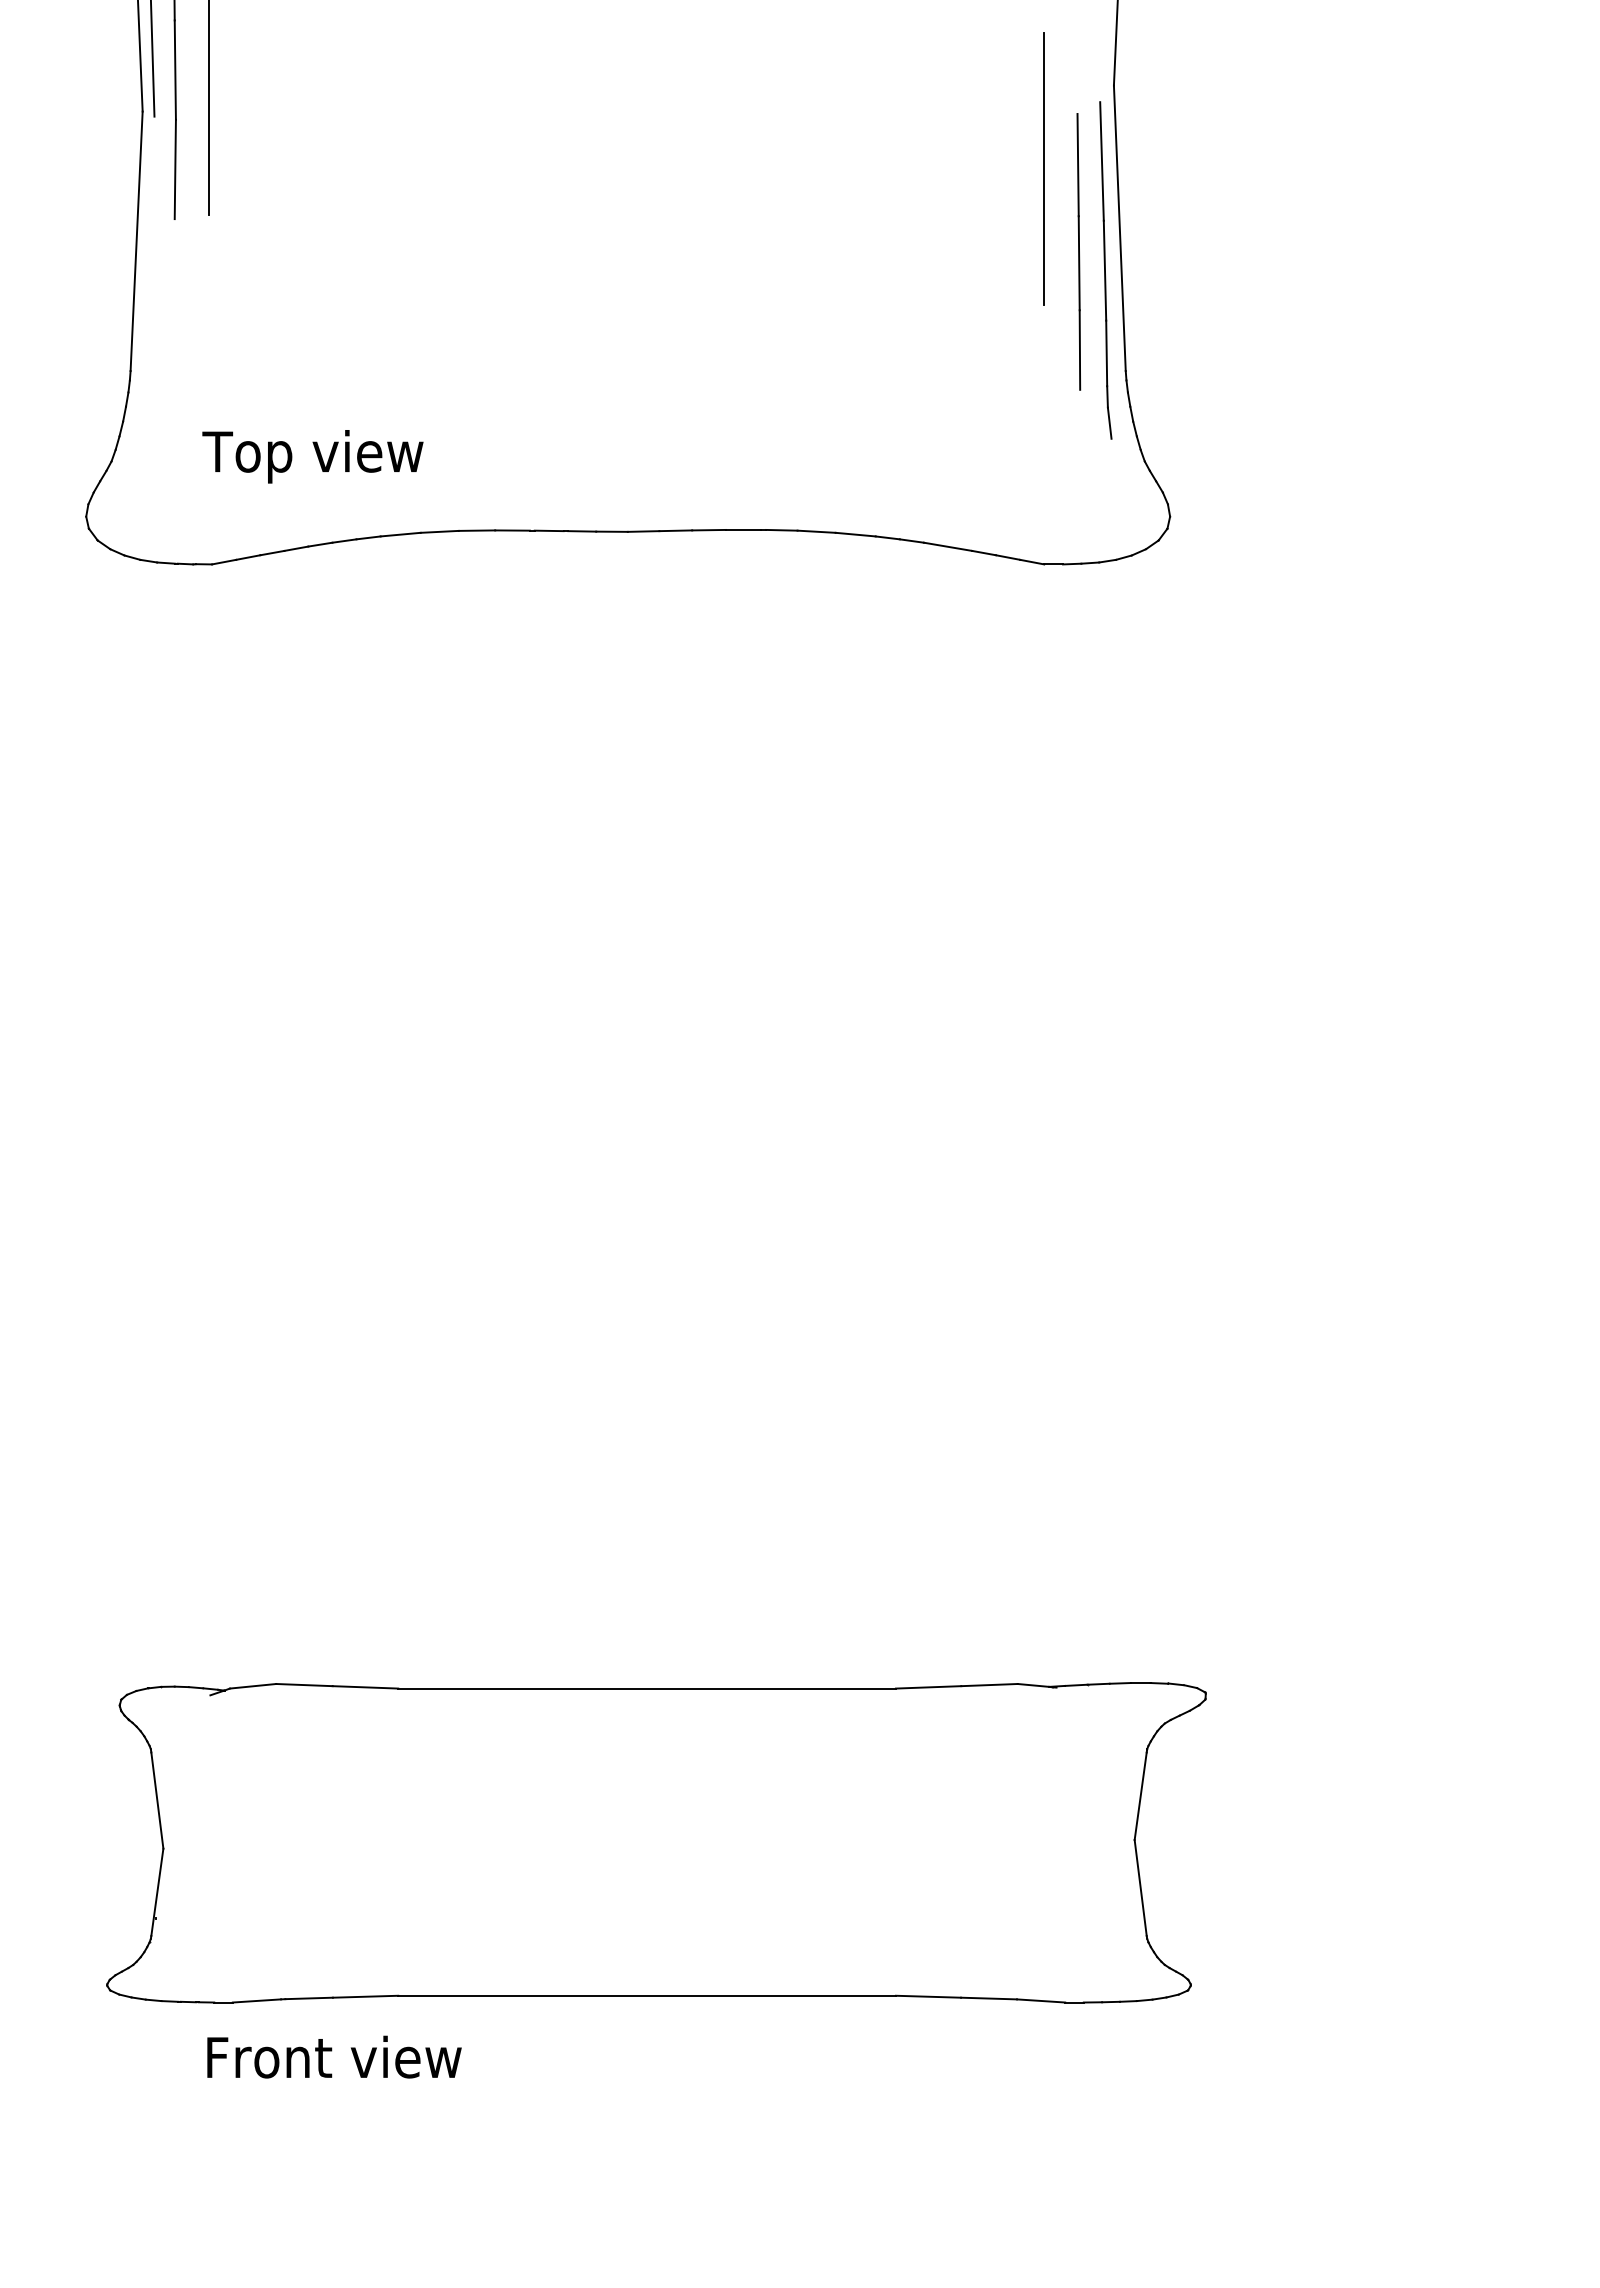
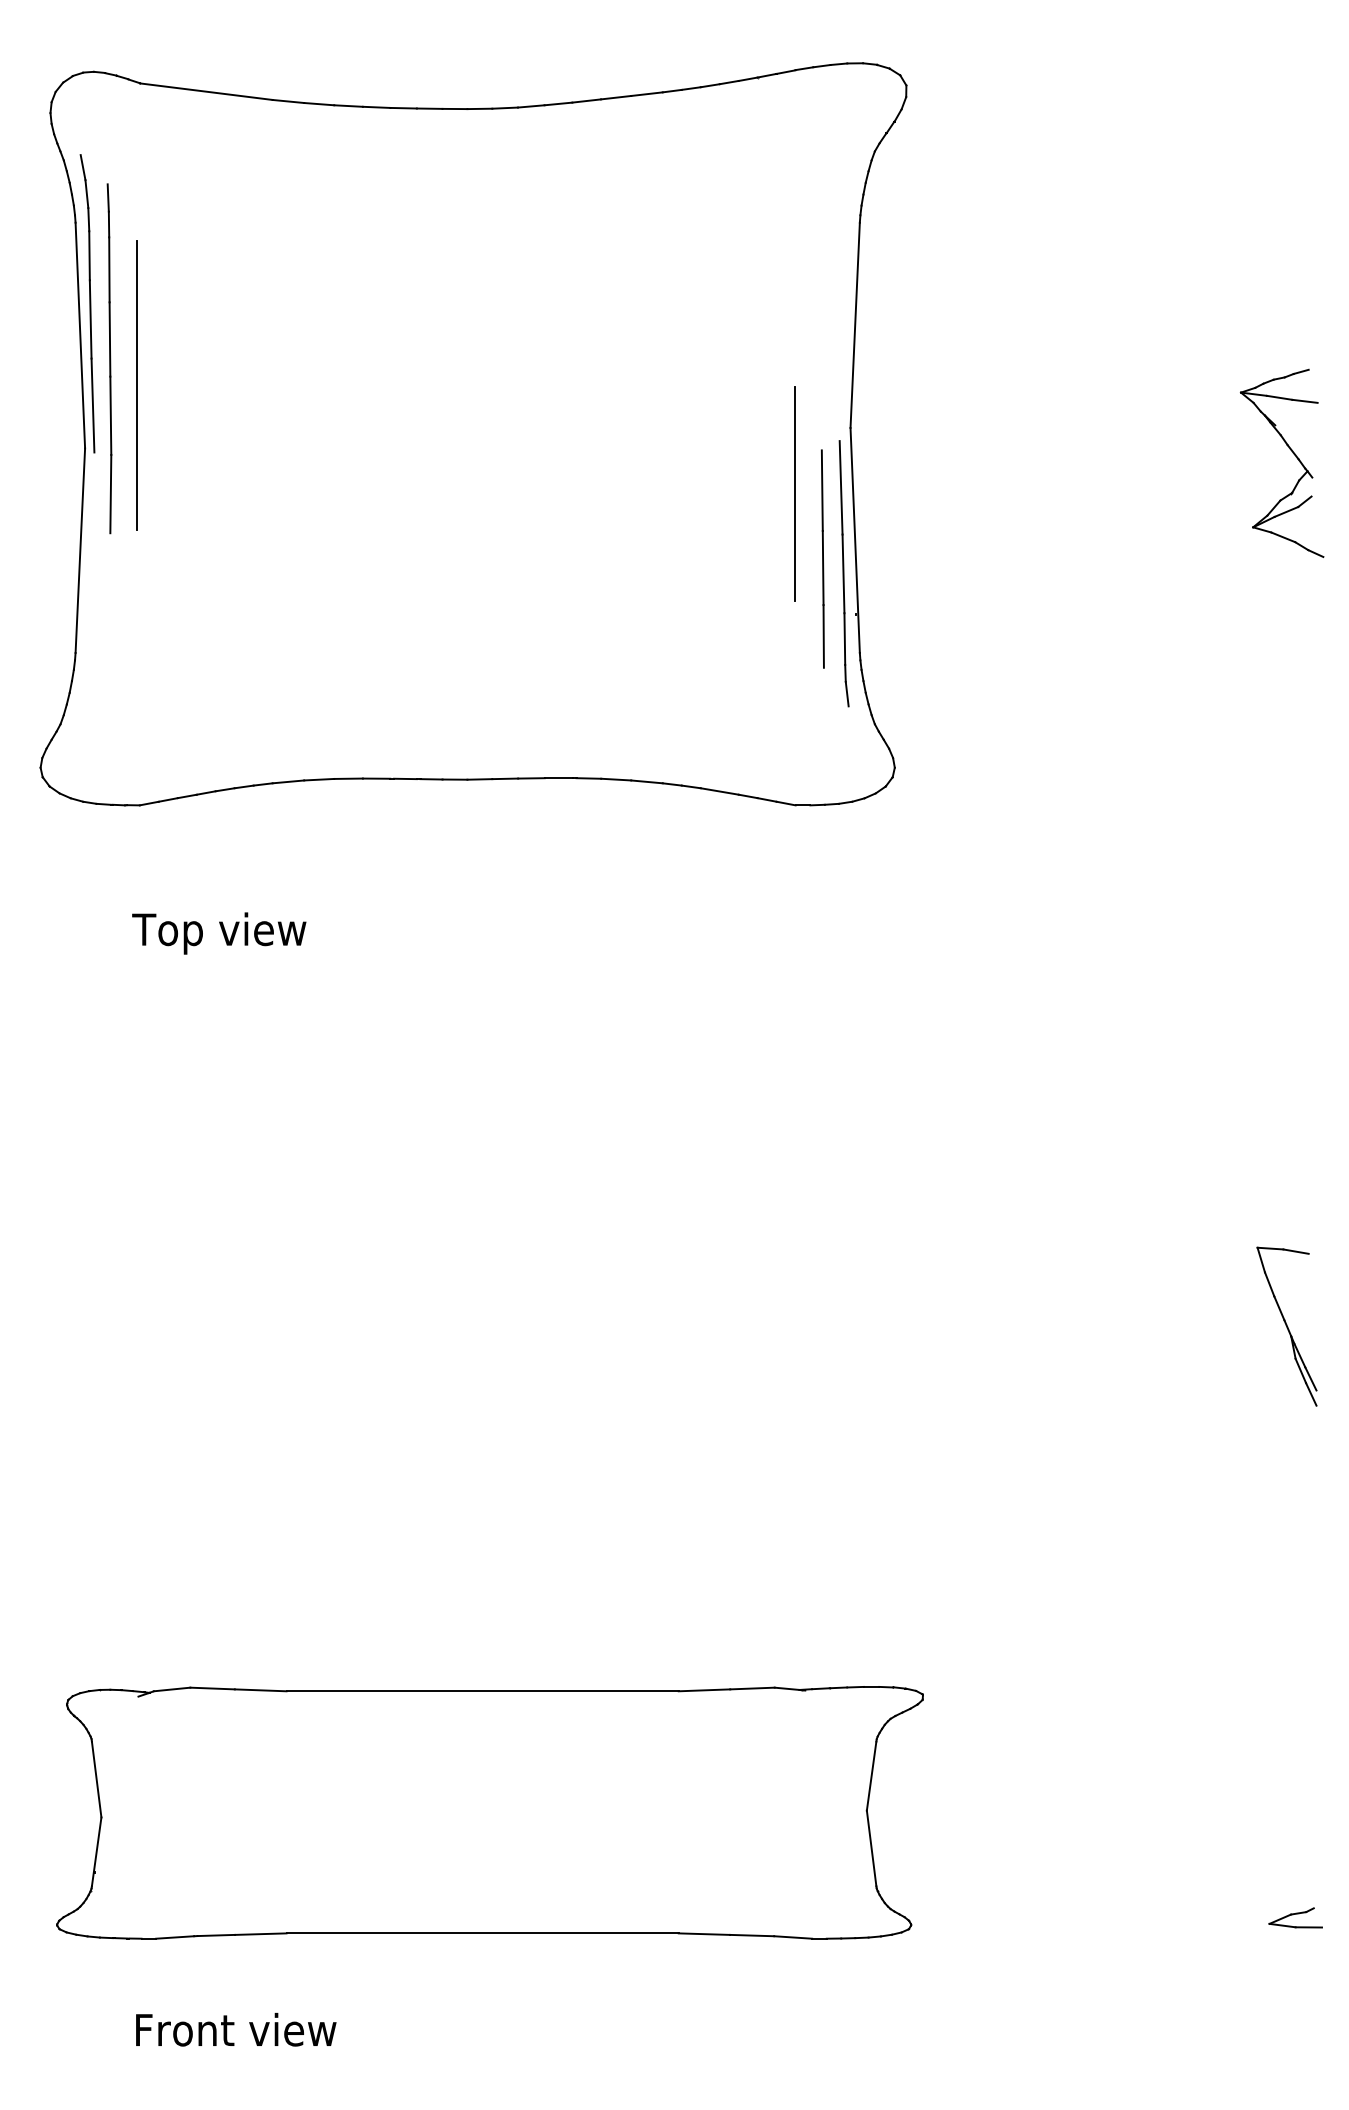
text: (313, 456) -> (219, 933), moved
text: (334, 2056) -> (236, 2029), moved

